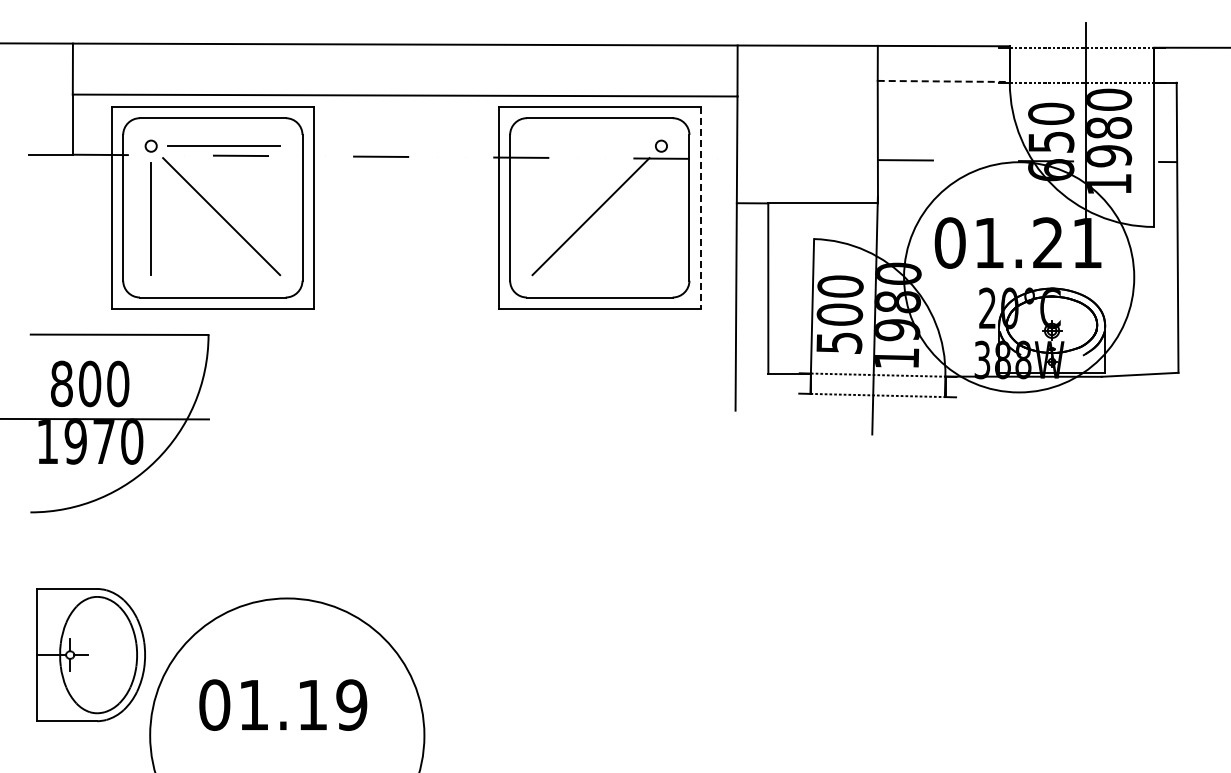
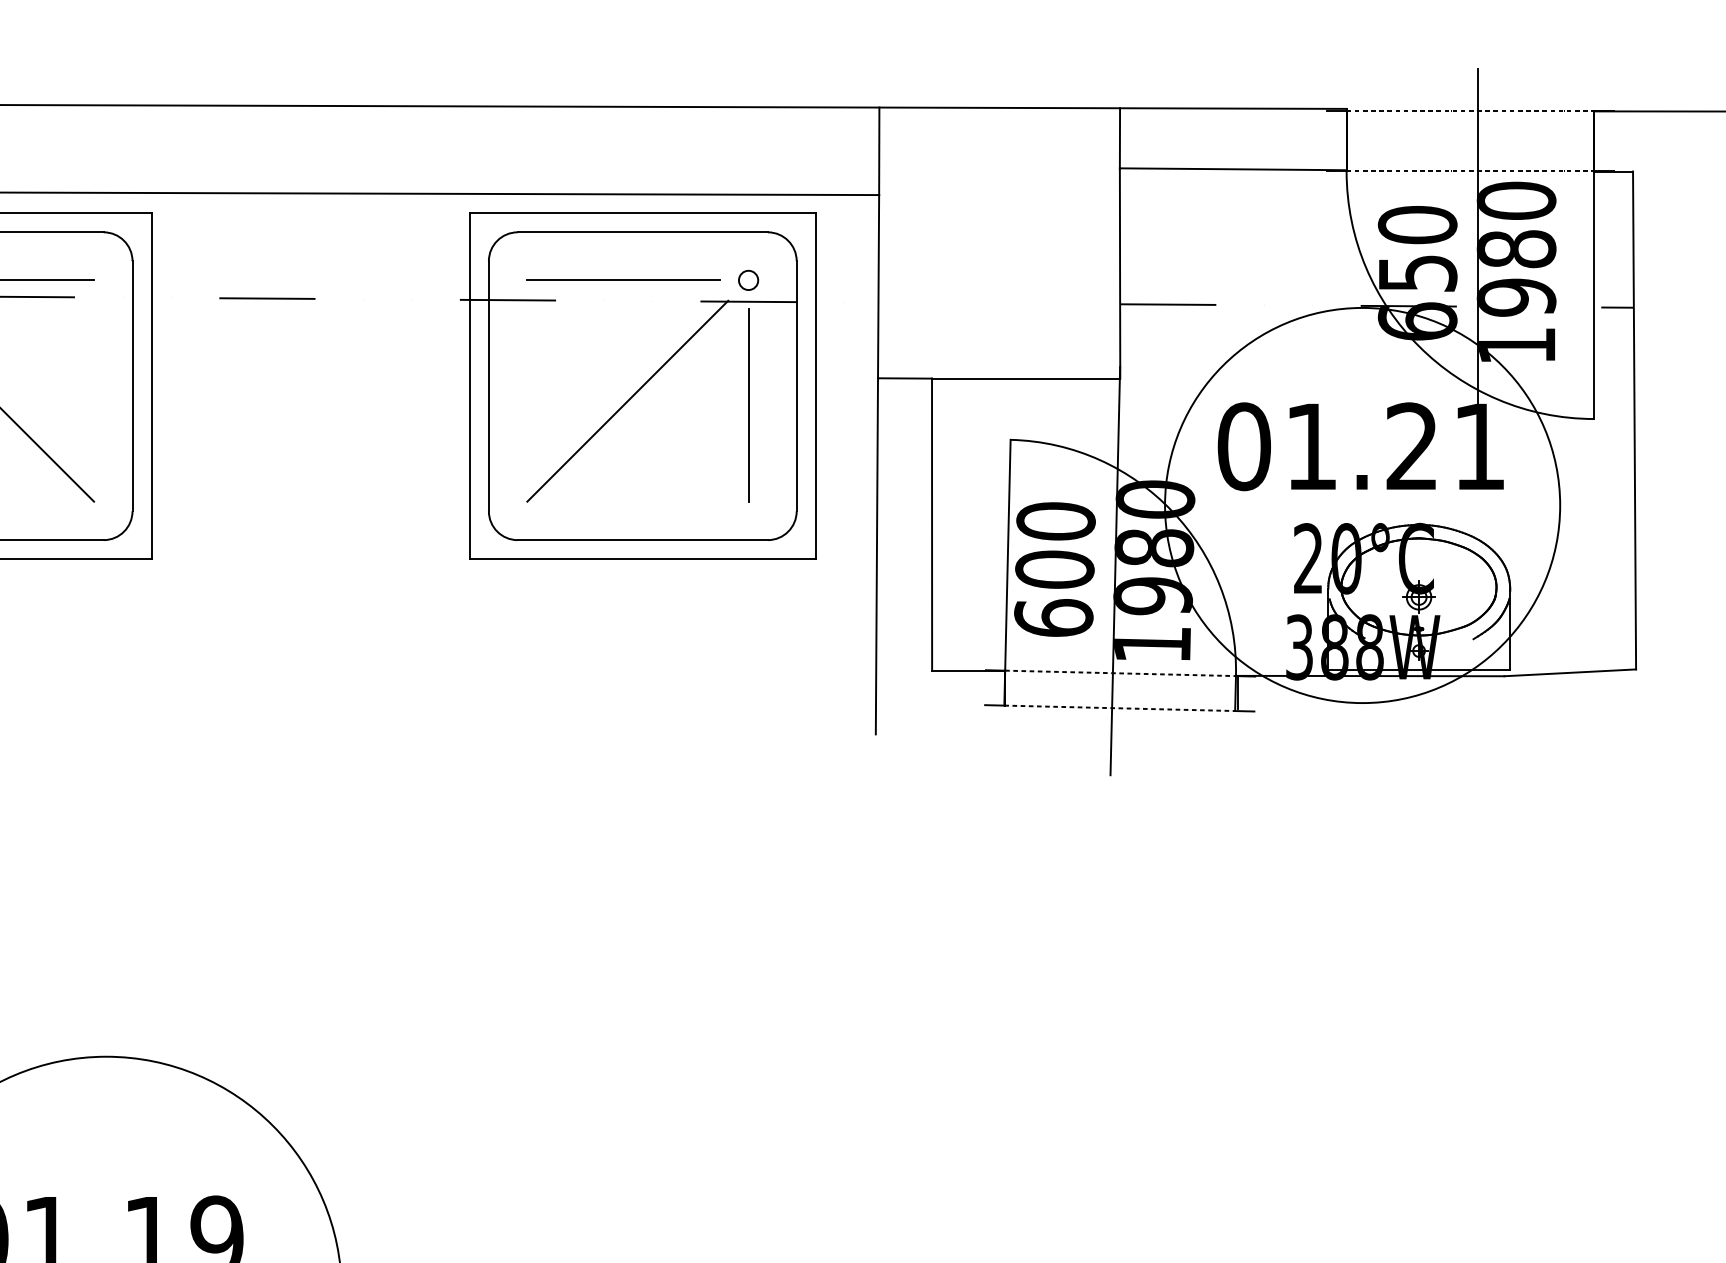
line: (944, 81) -> (1234, 169), dashed -> solid
line: (588, 146) -> (623, 280), added
line: (700, 207) -> (815, 385), dashed -> solid
line: (661, 219) -> (748, 406), added
text: (839, 342) -> (1054, 617), 500 -> 600

